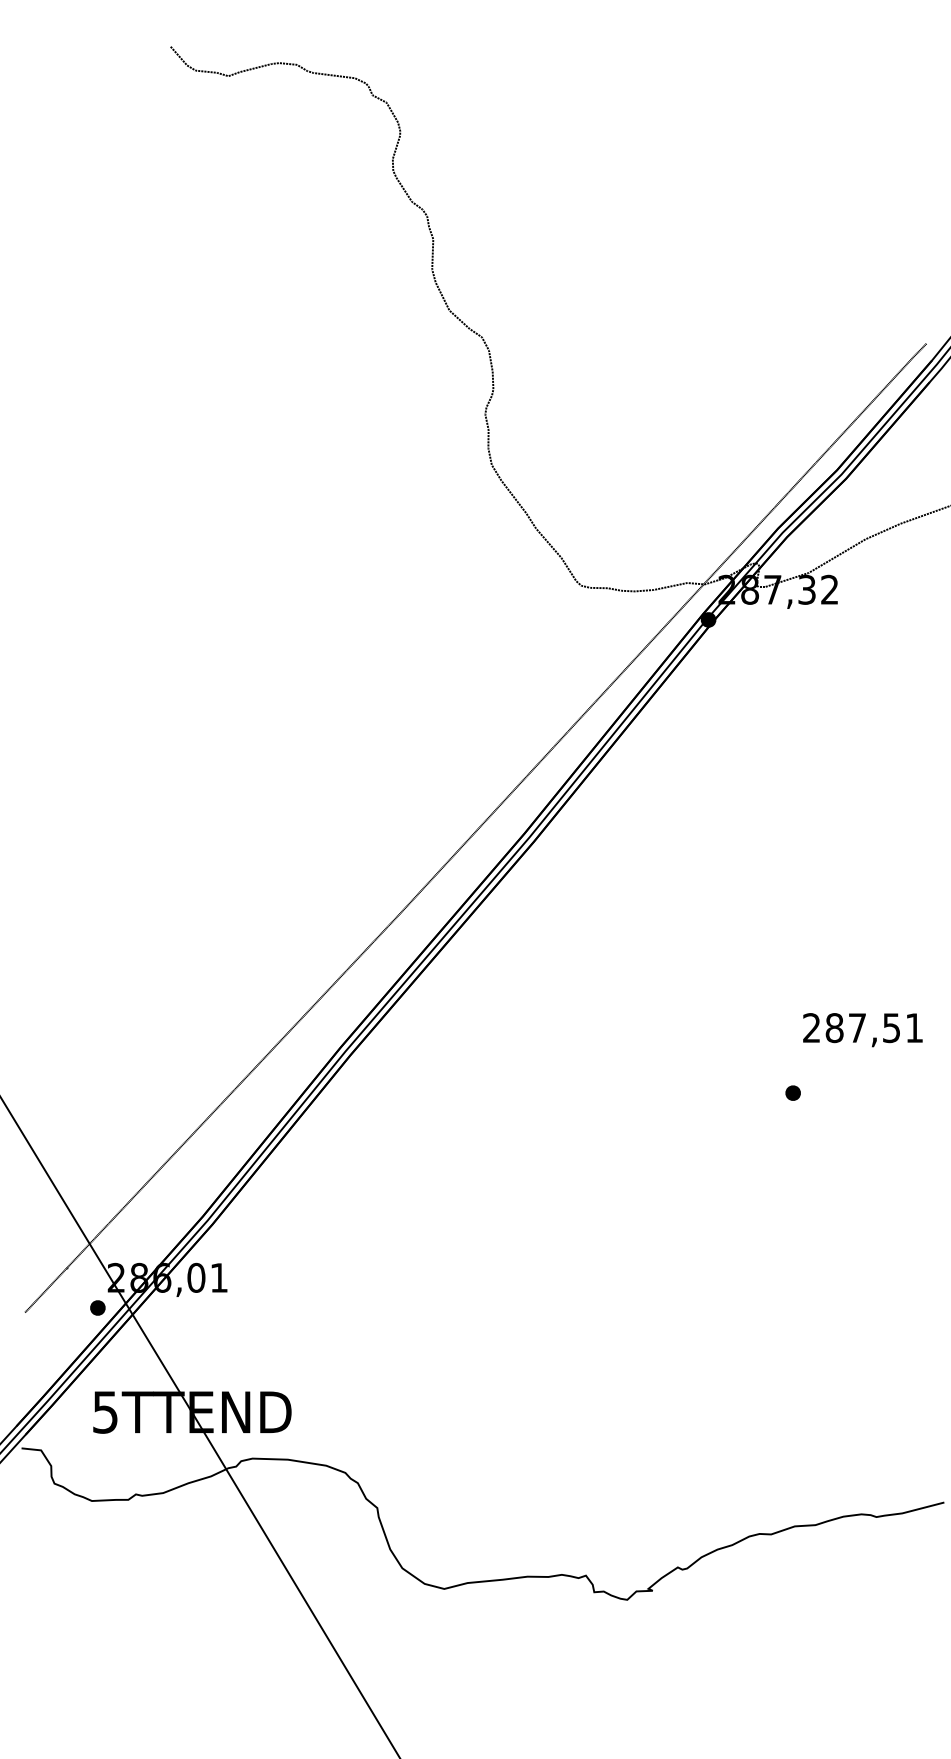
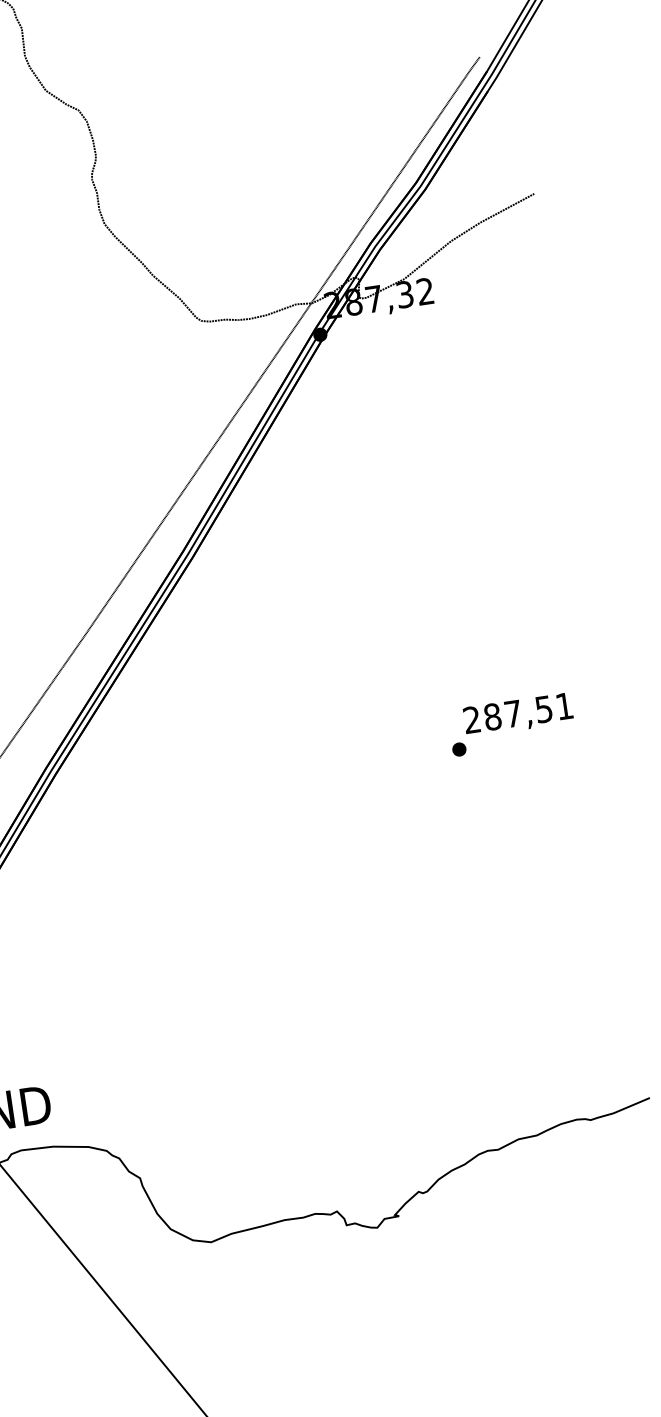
text: (862, 1030) -> (518, 715), moved

